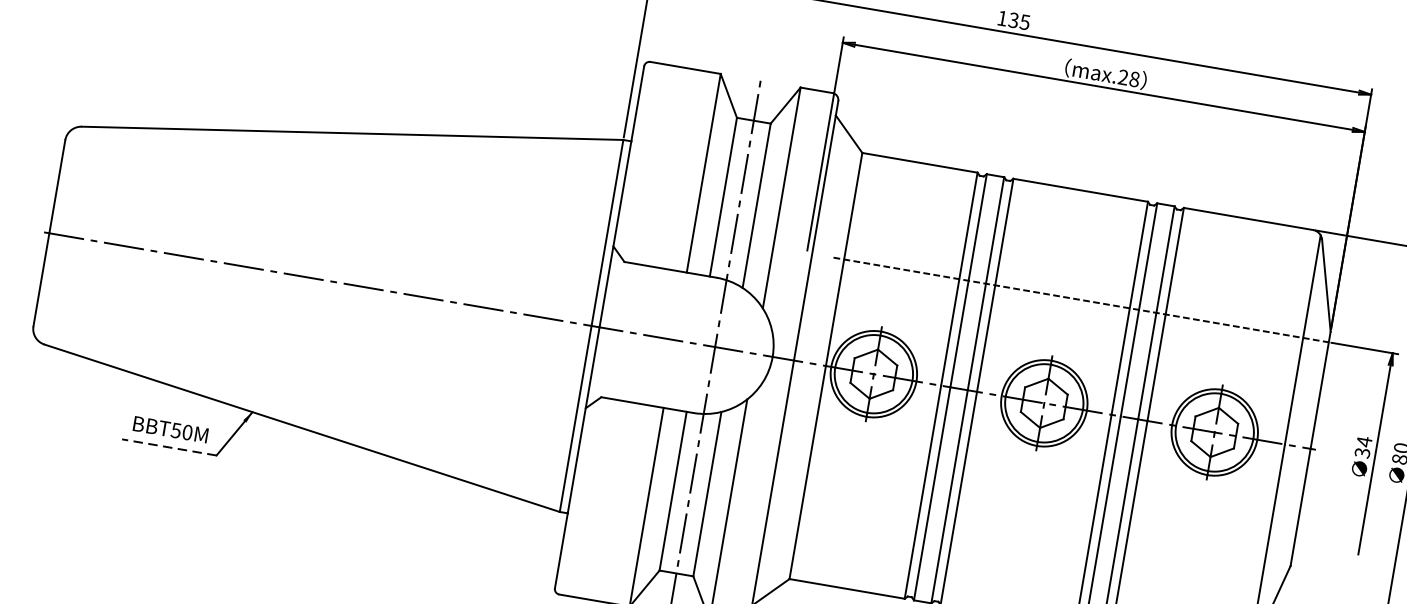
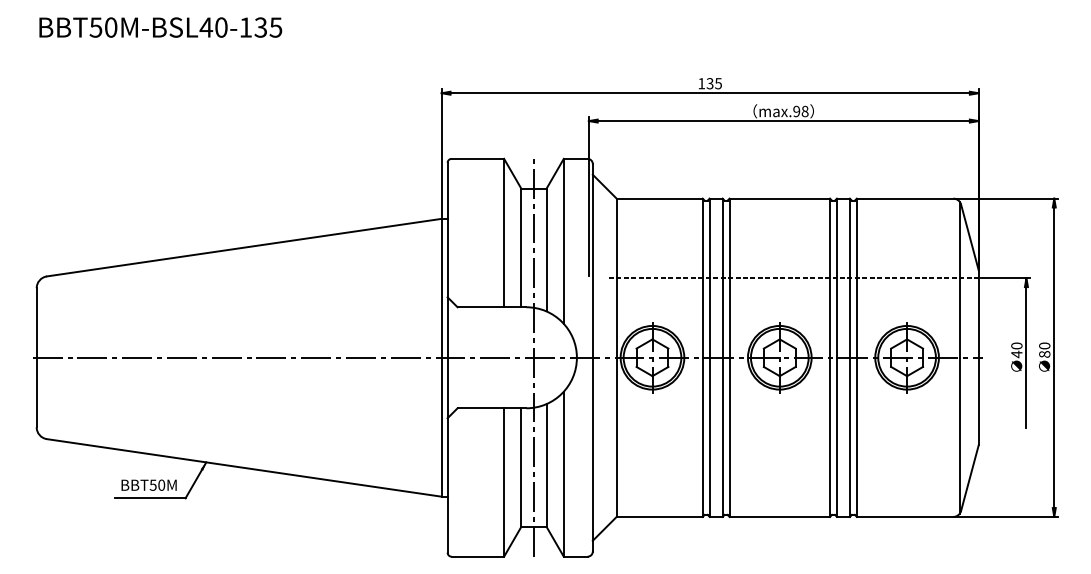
text: (1123, 77) -> (796, 111), max.28 -> max.98
line: (168, 447) -> (149, 498), dashed -> solid
text: (1362, 447) -> (1016, 350), 34 -> 40

